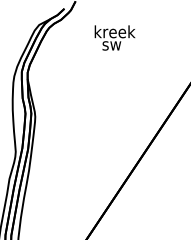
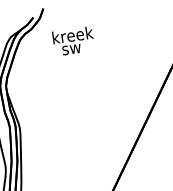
text: (114, 37) -> (73, 40), moved

